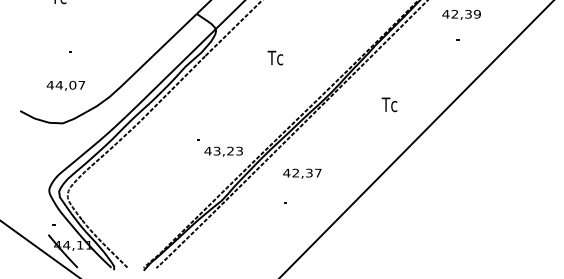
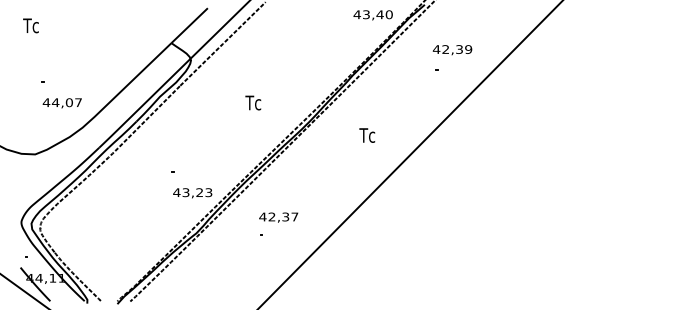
text: (461, 15) -> (452, 50), moved
text: (275, 57) -> (253, 102), moved
text: (65, 86) -> (61, 103), moved
text: (223, 151) -> (192, 193), moved
text: (302, 173) -> (278, 217), moved

